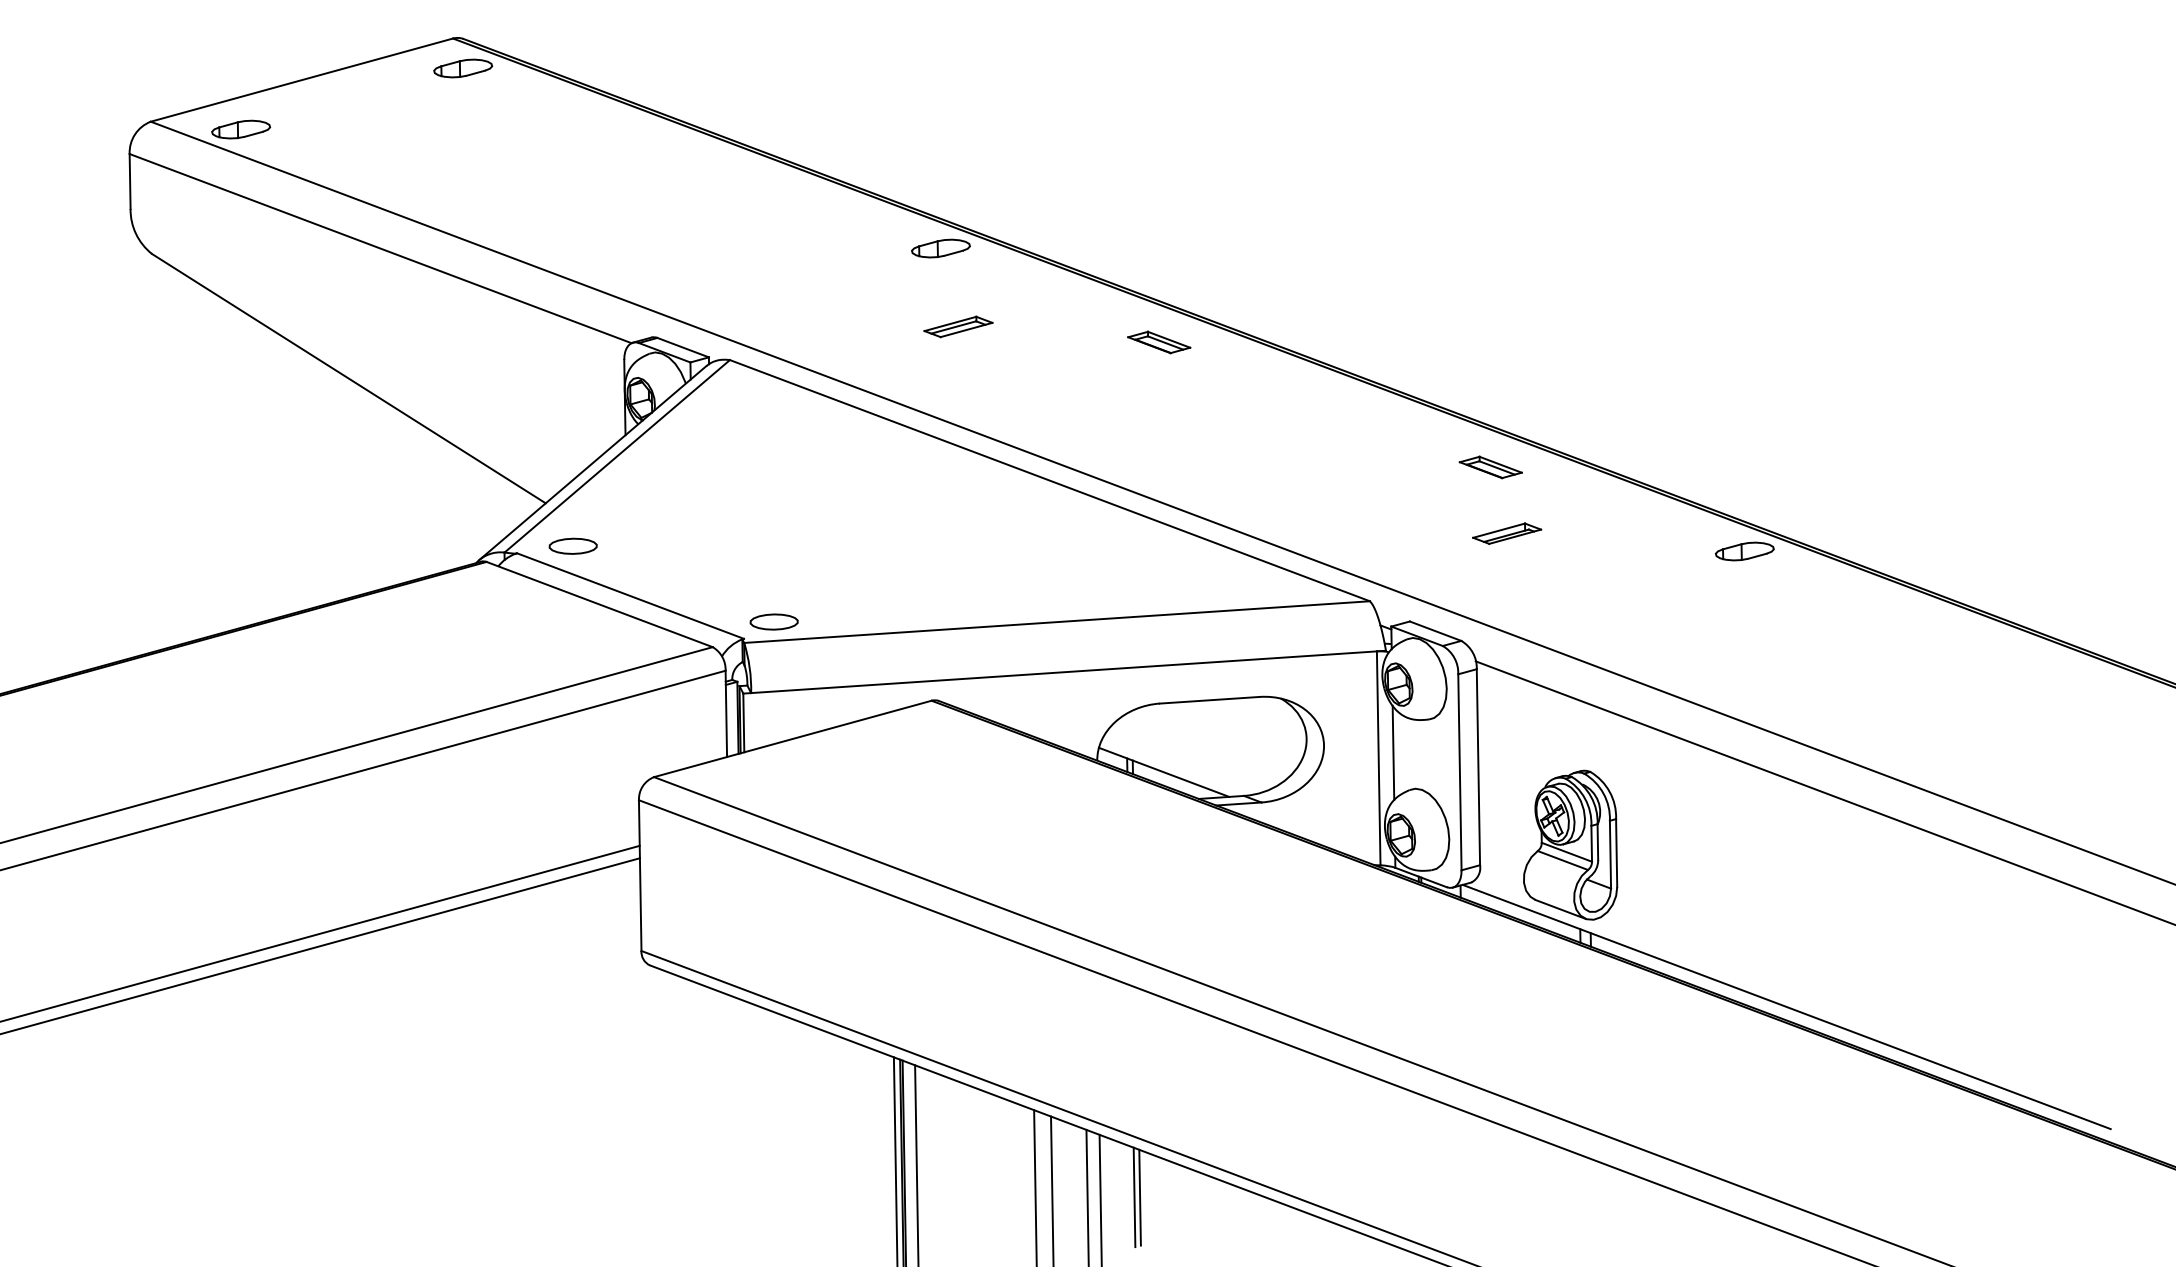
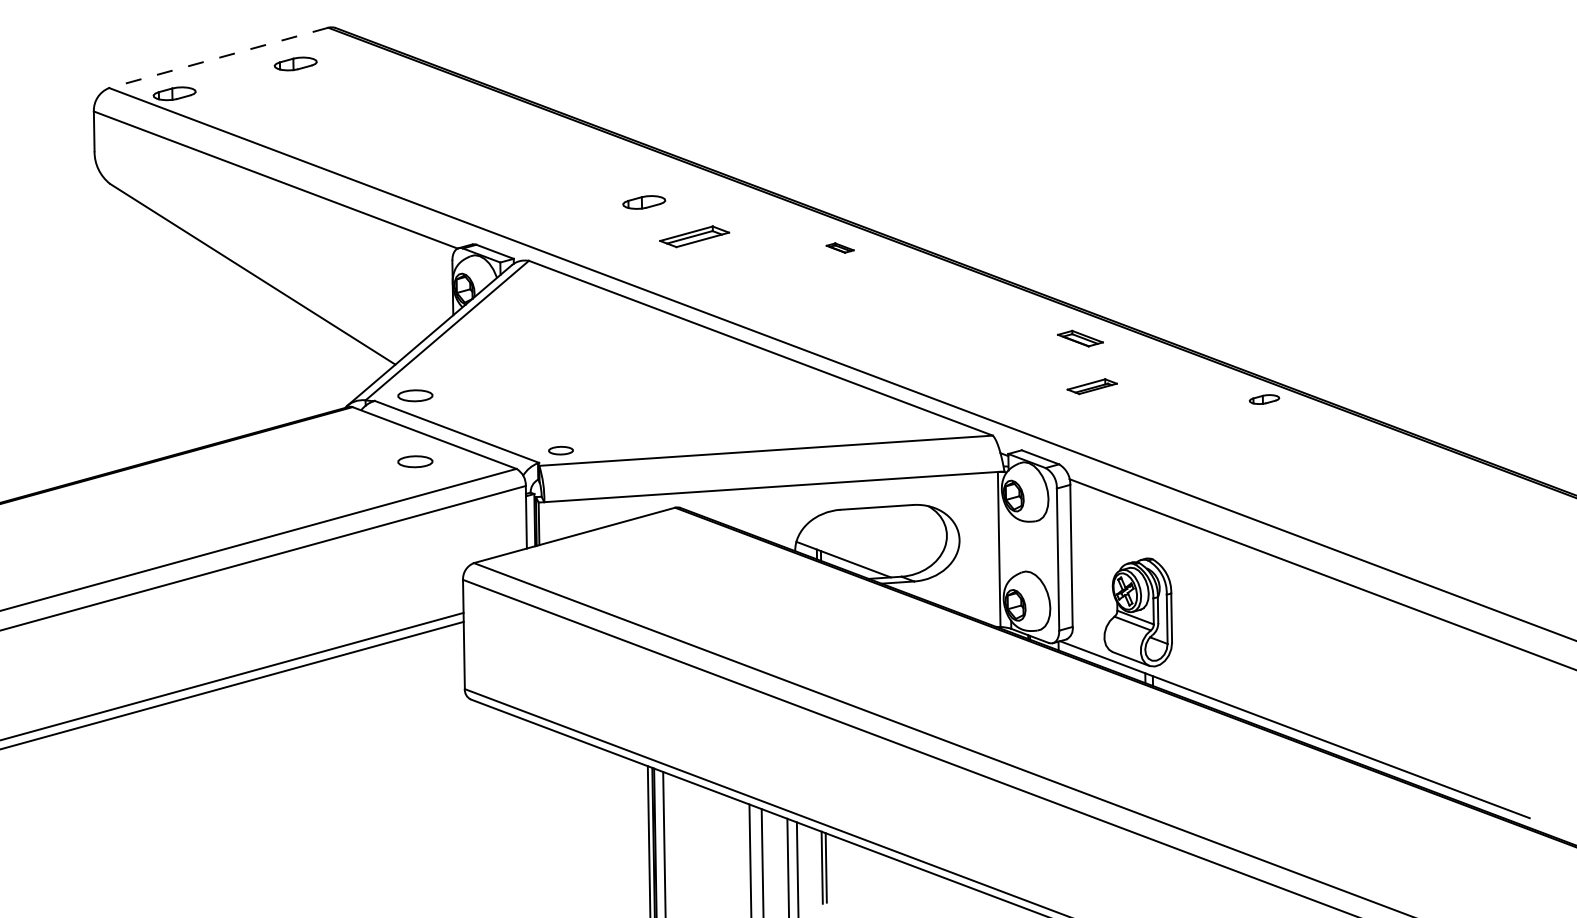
part: (463, 68) -> (295, 63), moved
line: (301, 80) -> (218, 58), solid -> dashed
part: (940, 248) -> (643, 202), moved
part: (958, 326) -> (694, 236), size x1.4
part: (1159, 342) -> (840, 248), size x0.6
part: (1744, 551) -> (1264, 399), size x0.7
part: (773, 621) -> (560, 450), size x0.7
part: (572, 636) -> (414, 461), added
line: (1393, 752) -> (1009, 545), removed

